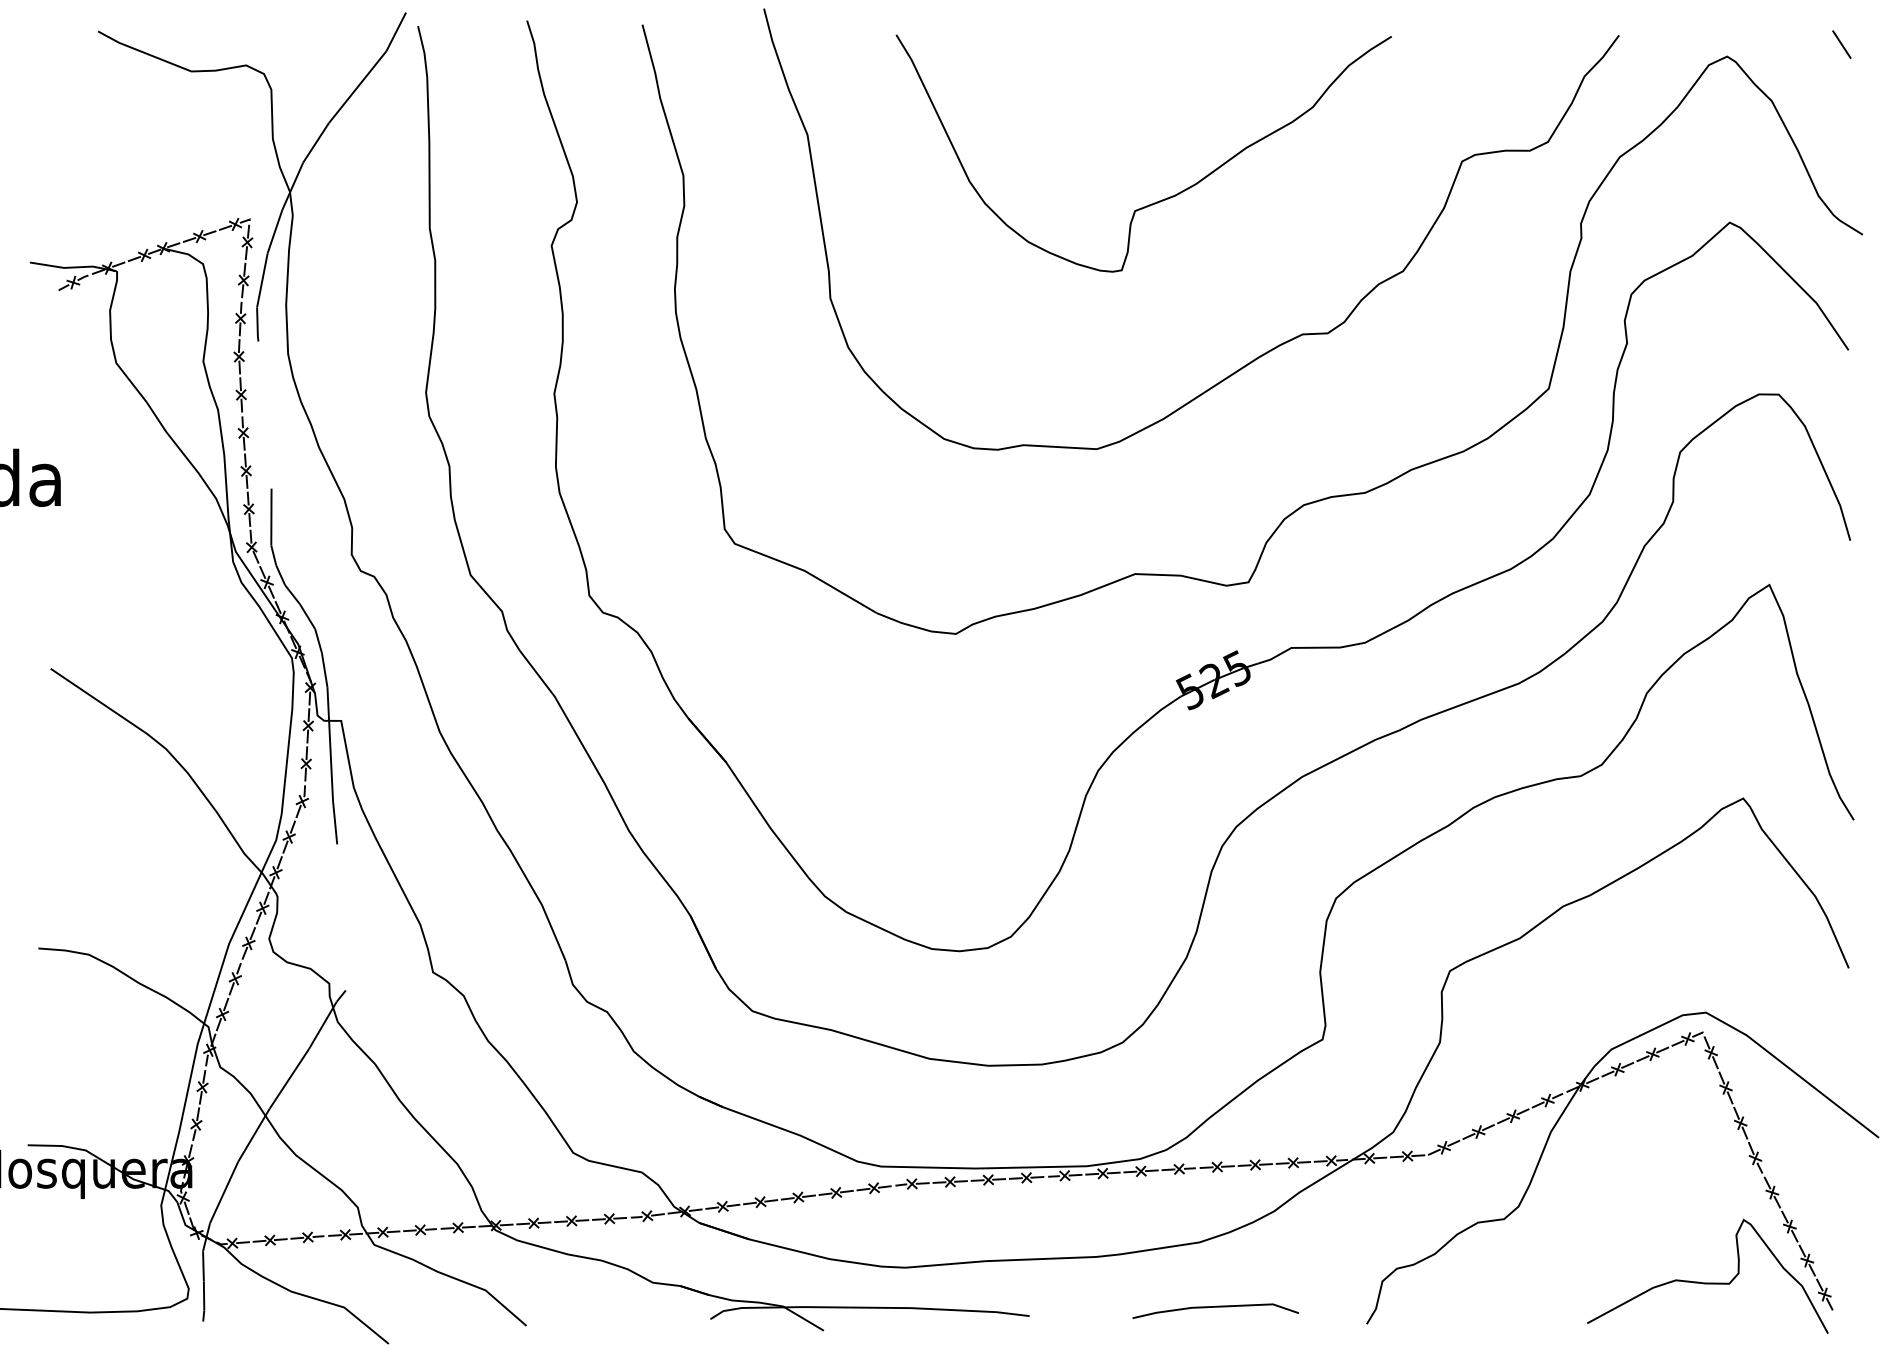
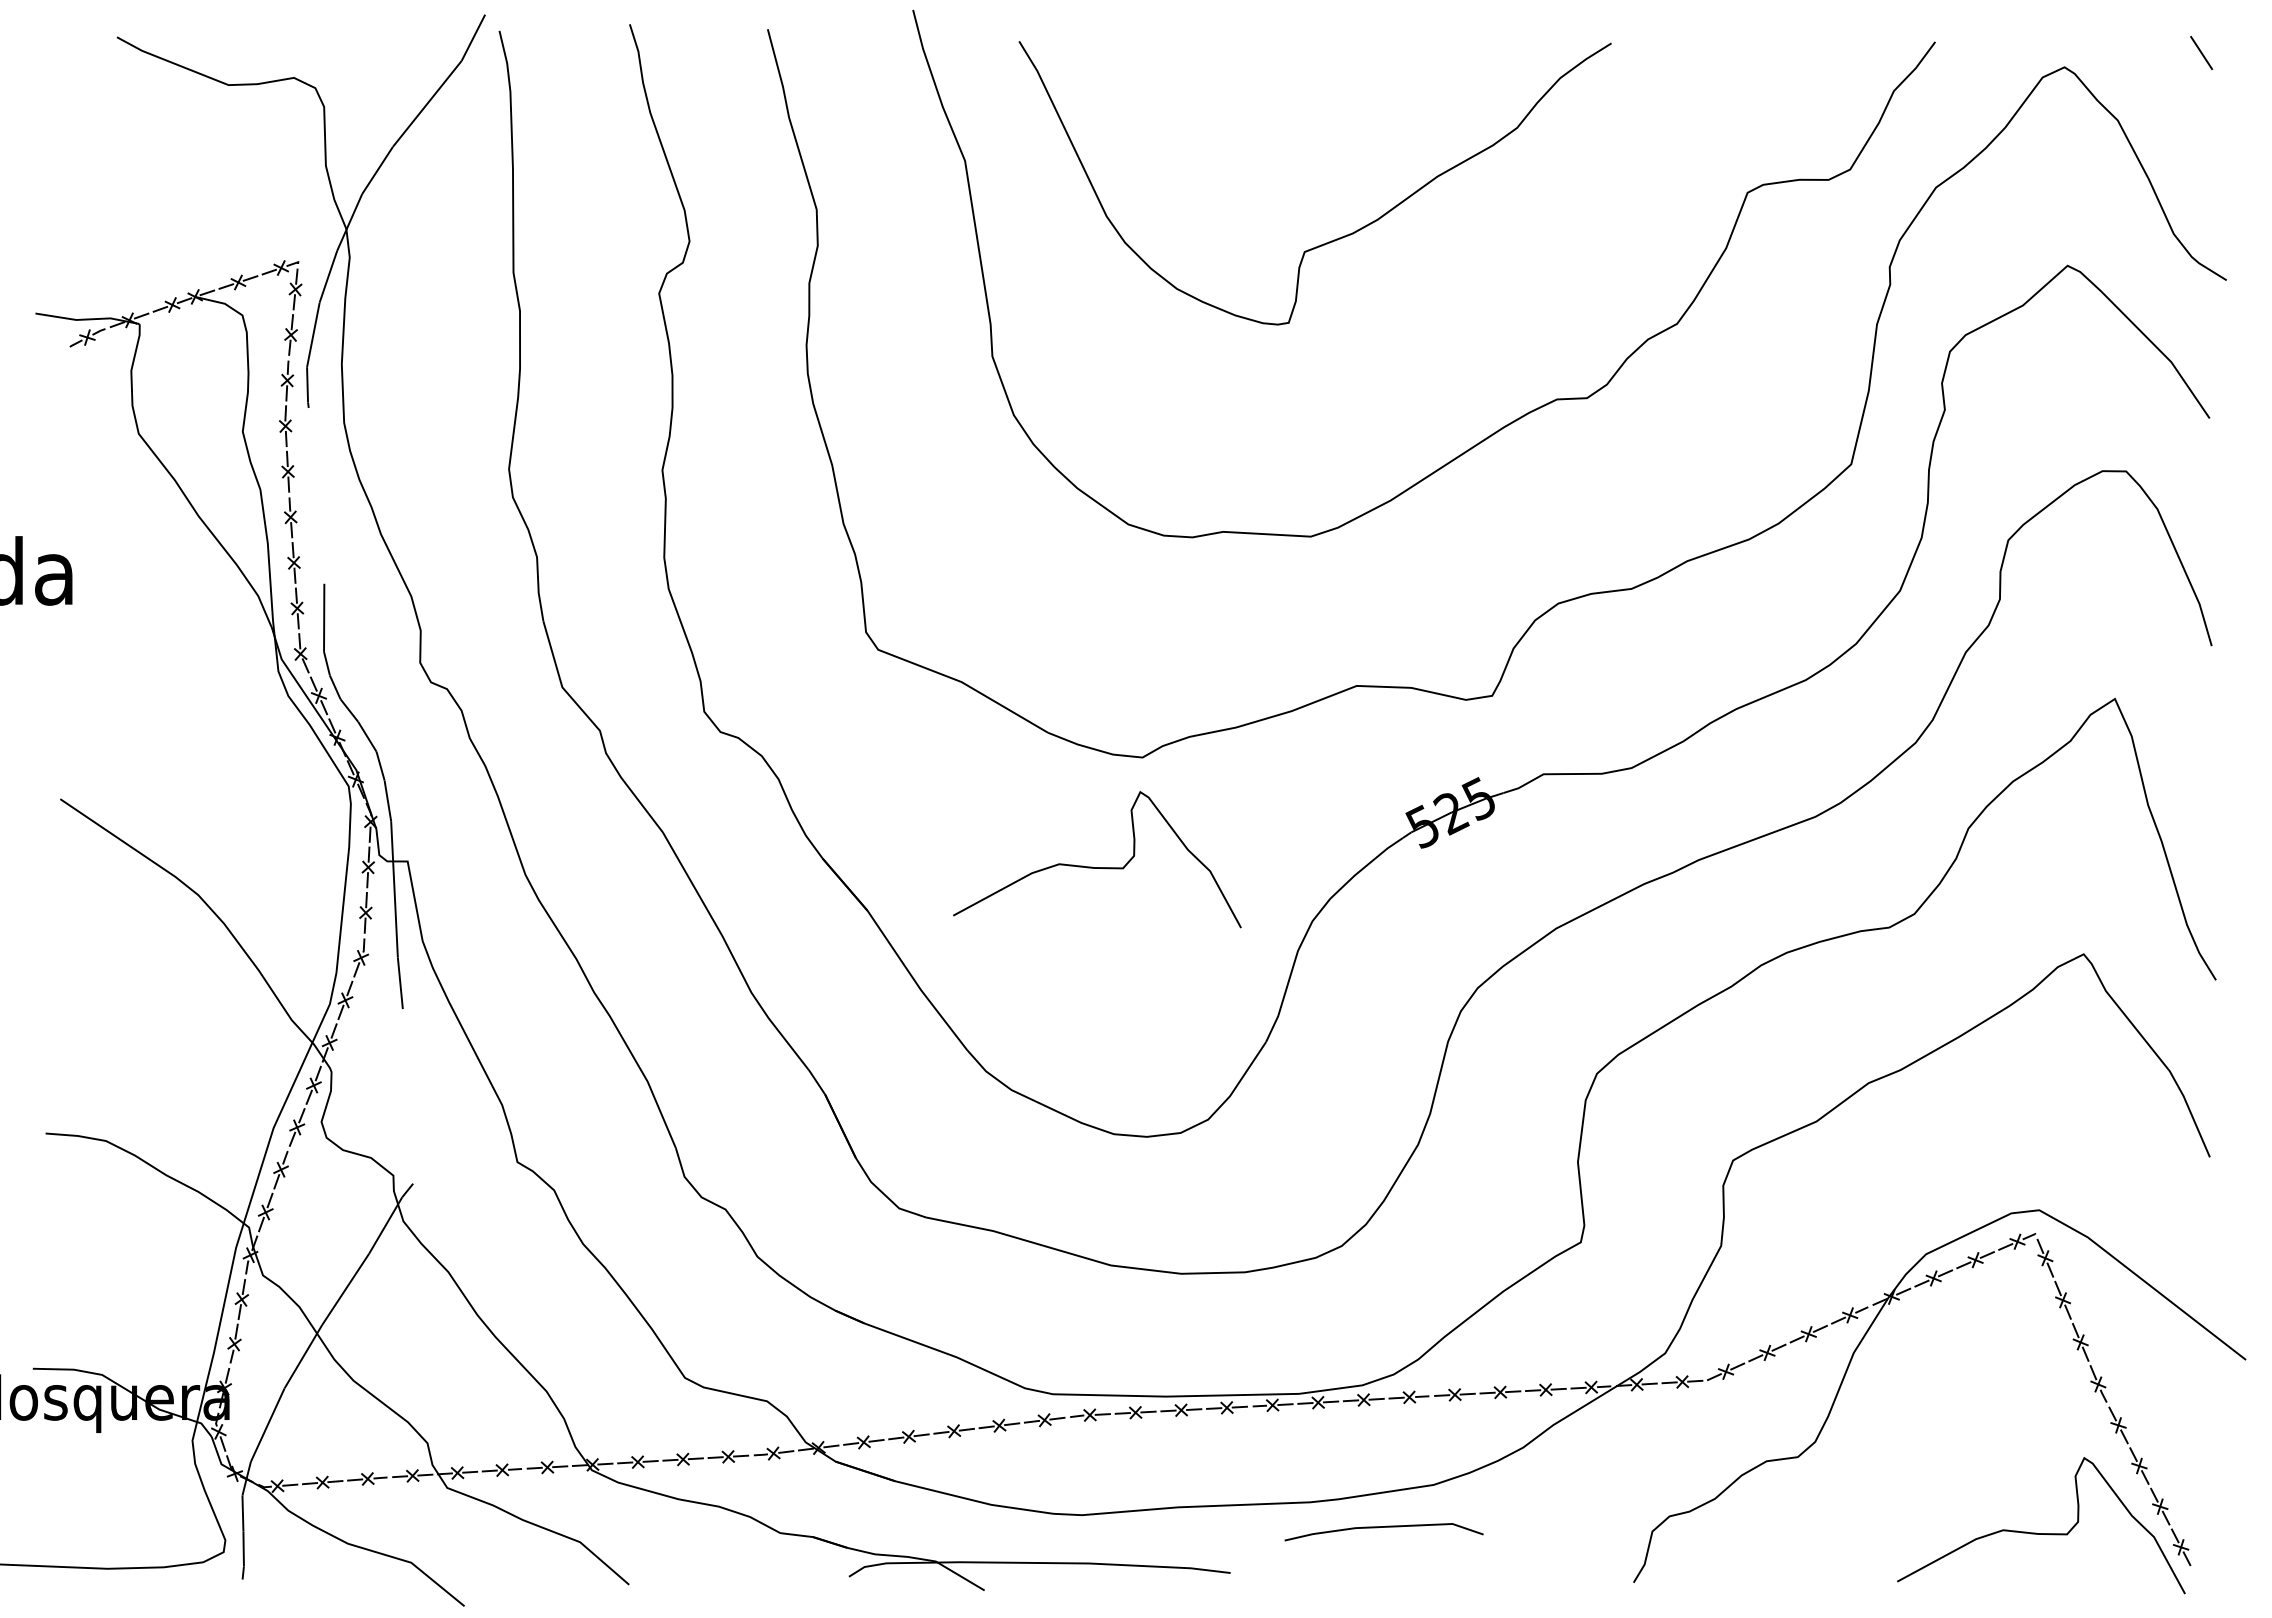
curve: (1161, 199) -> (1336, 238), moved
curve: (918, 725) -> (1097, 867), added
line: (1215, 1307) -> (1383, 1527), moved

